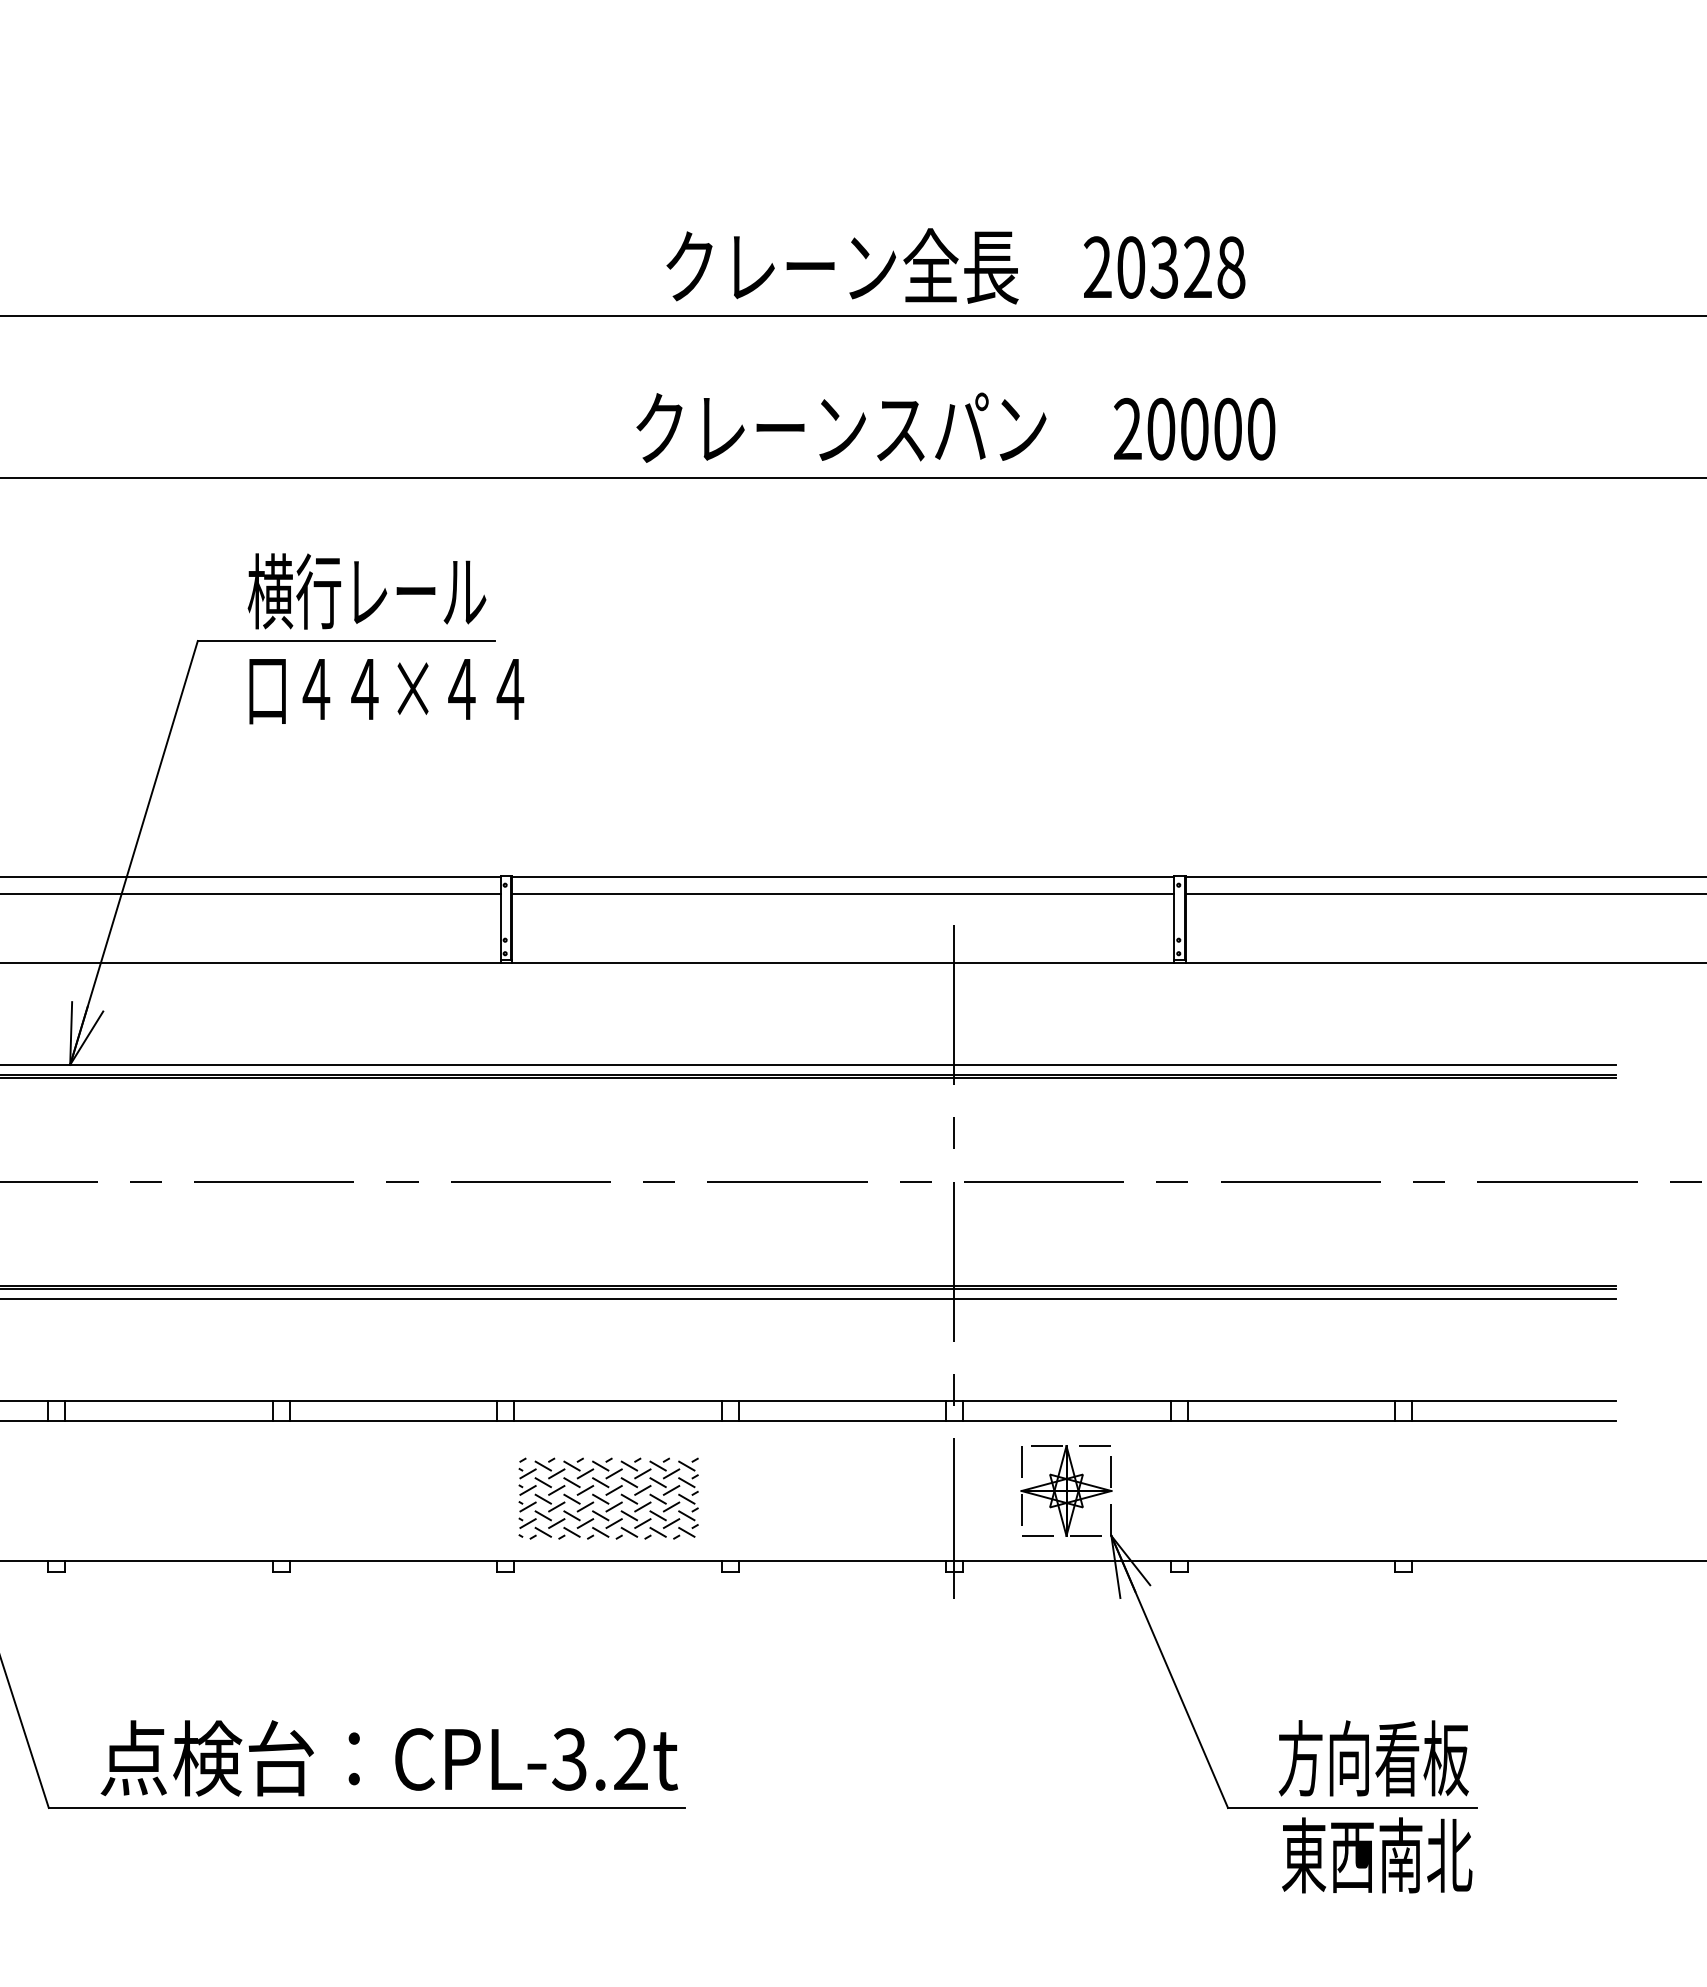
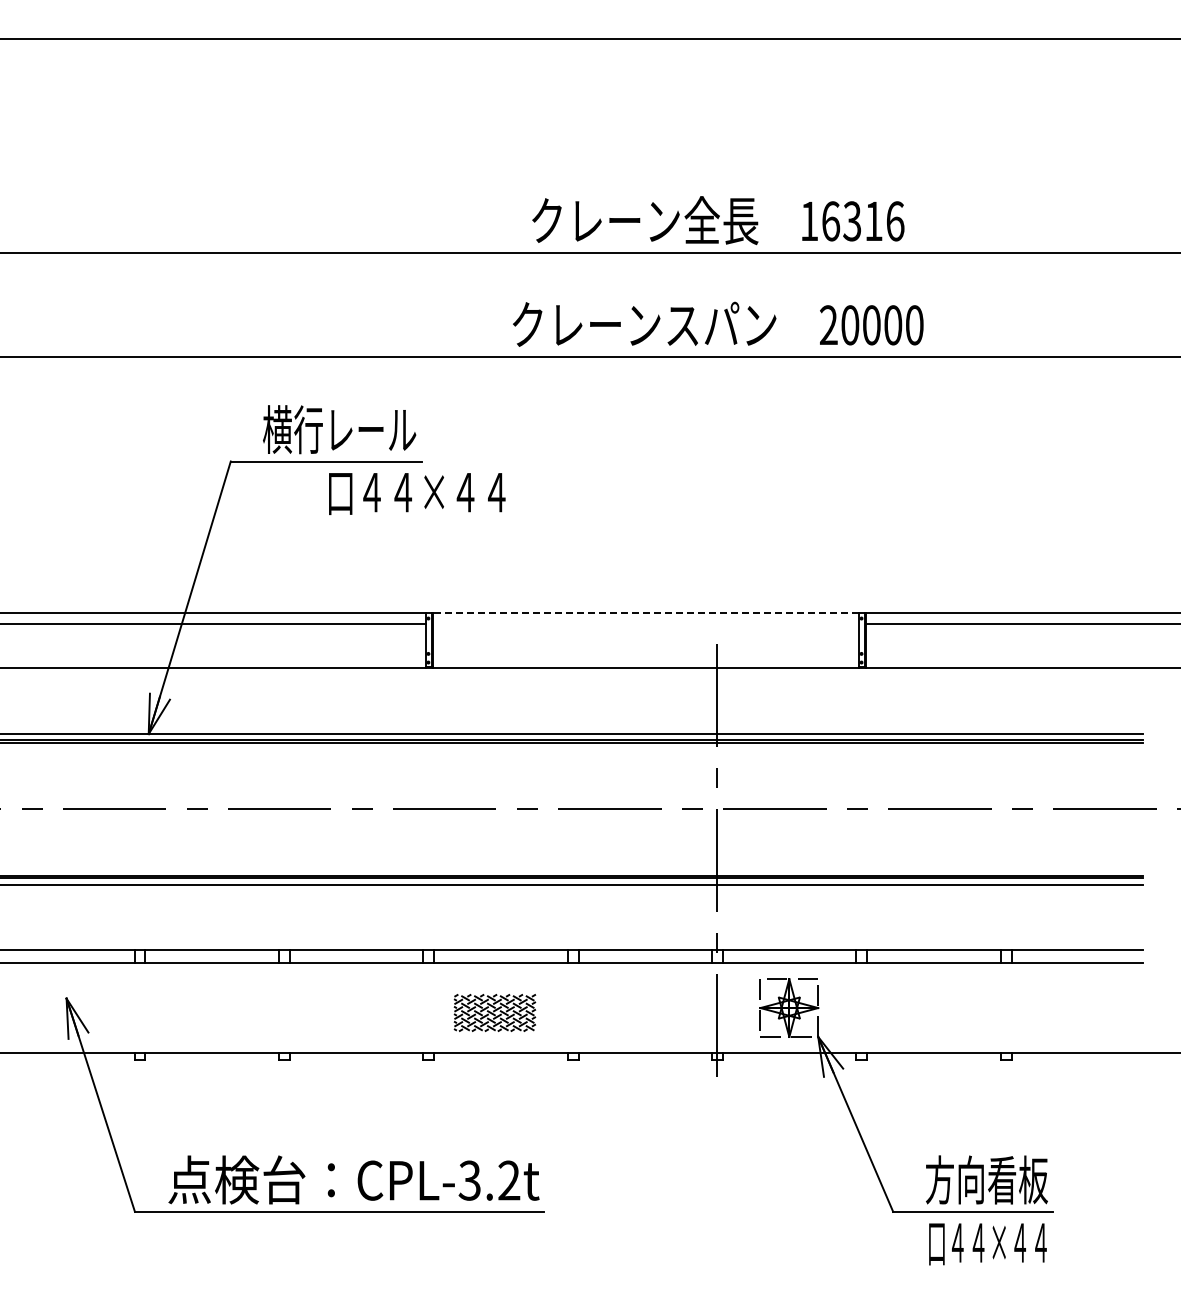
text: (1164, 267) -> (852, 221), 20328 -> 16316
text: (387, 690) -> (417, 493), moved
line: (842, 877) -> (645, 613), solid -> dashed
line: (842, 892) -> (645, 623), removed
part: (607, 1497) -> (494, 1012), size x0.7
text: (1377, 1854) -> (989, 1241), 東西南北 -> 口４４×４４

